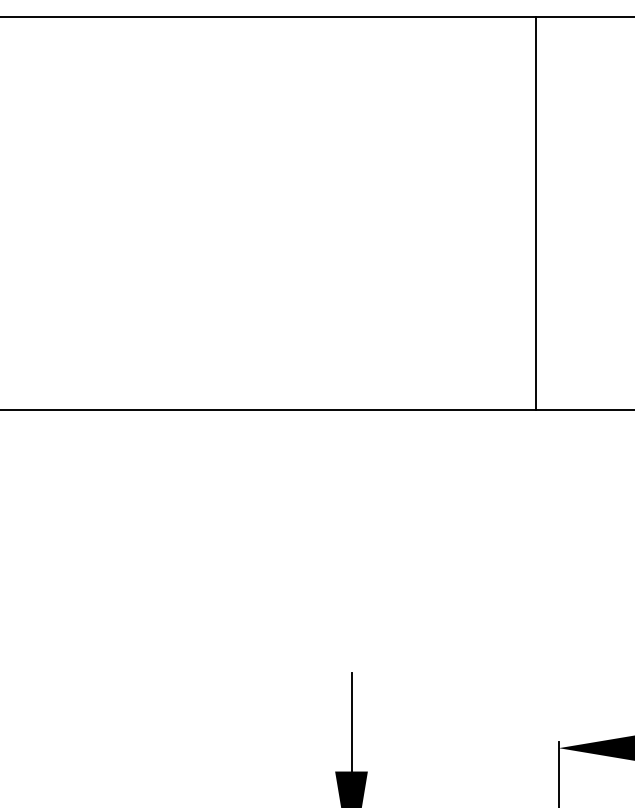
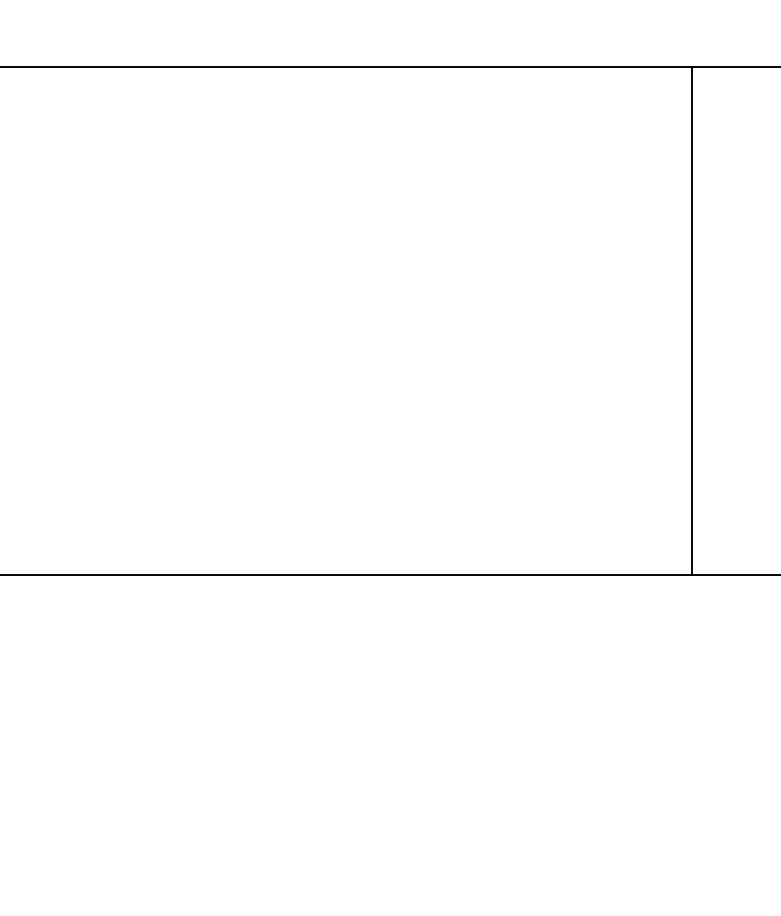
line: (535, 212) -> (691, 320), moved

